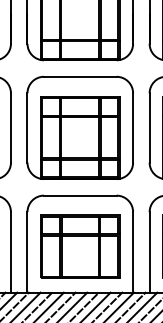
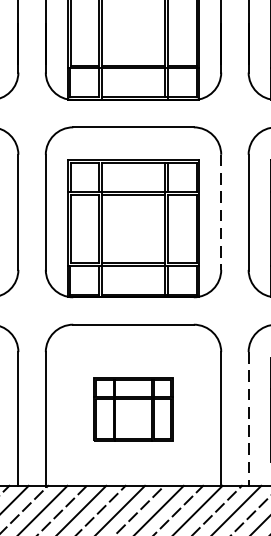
line: (133, 127) -> (221, 211), solid -> dashed
part: (80, 246) -> (133, 409), size x0.6
line: (149, 253) -> (248, 420), solid -> dashed

